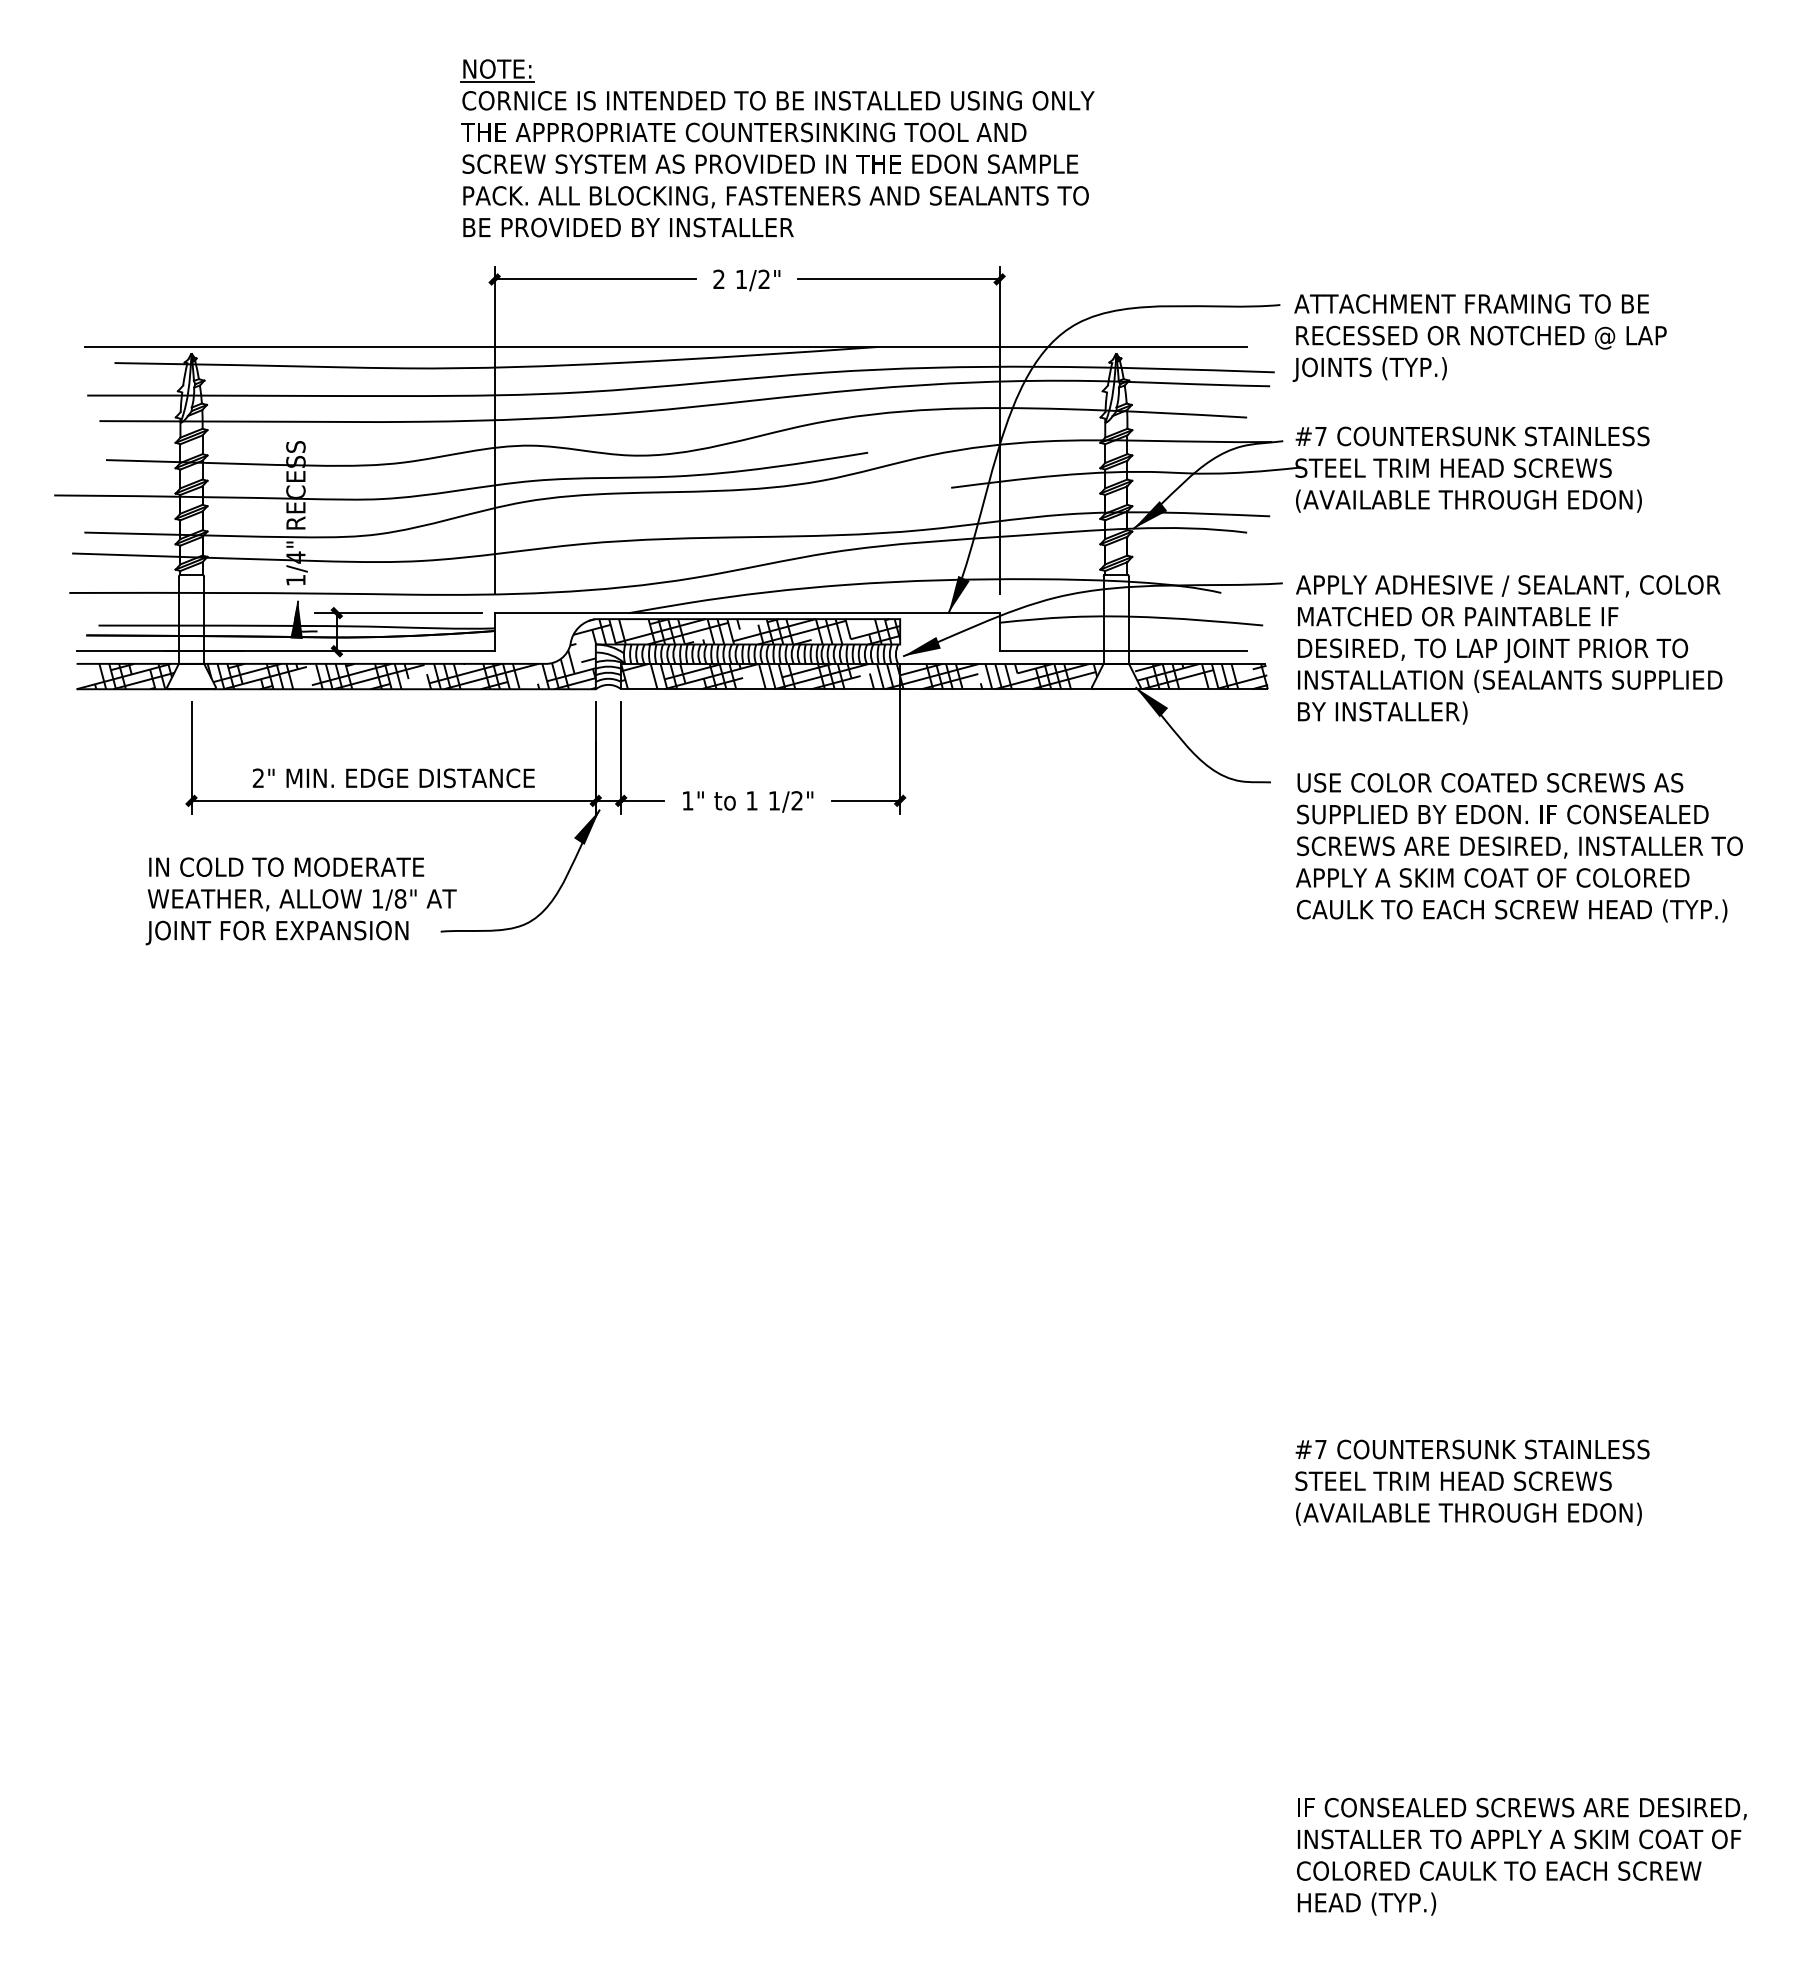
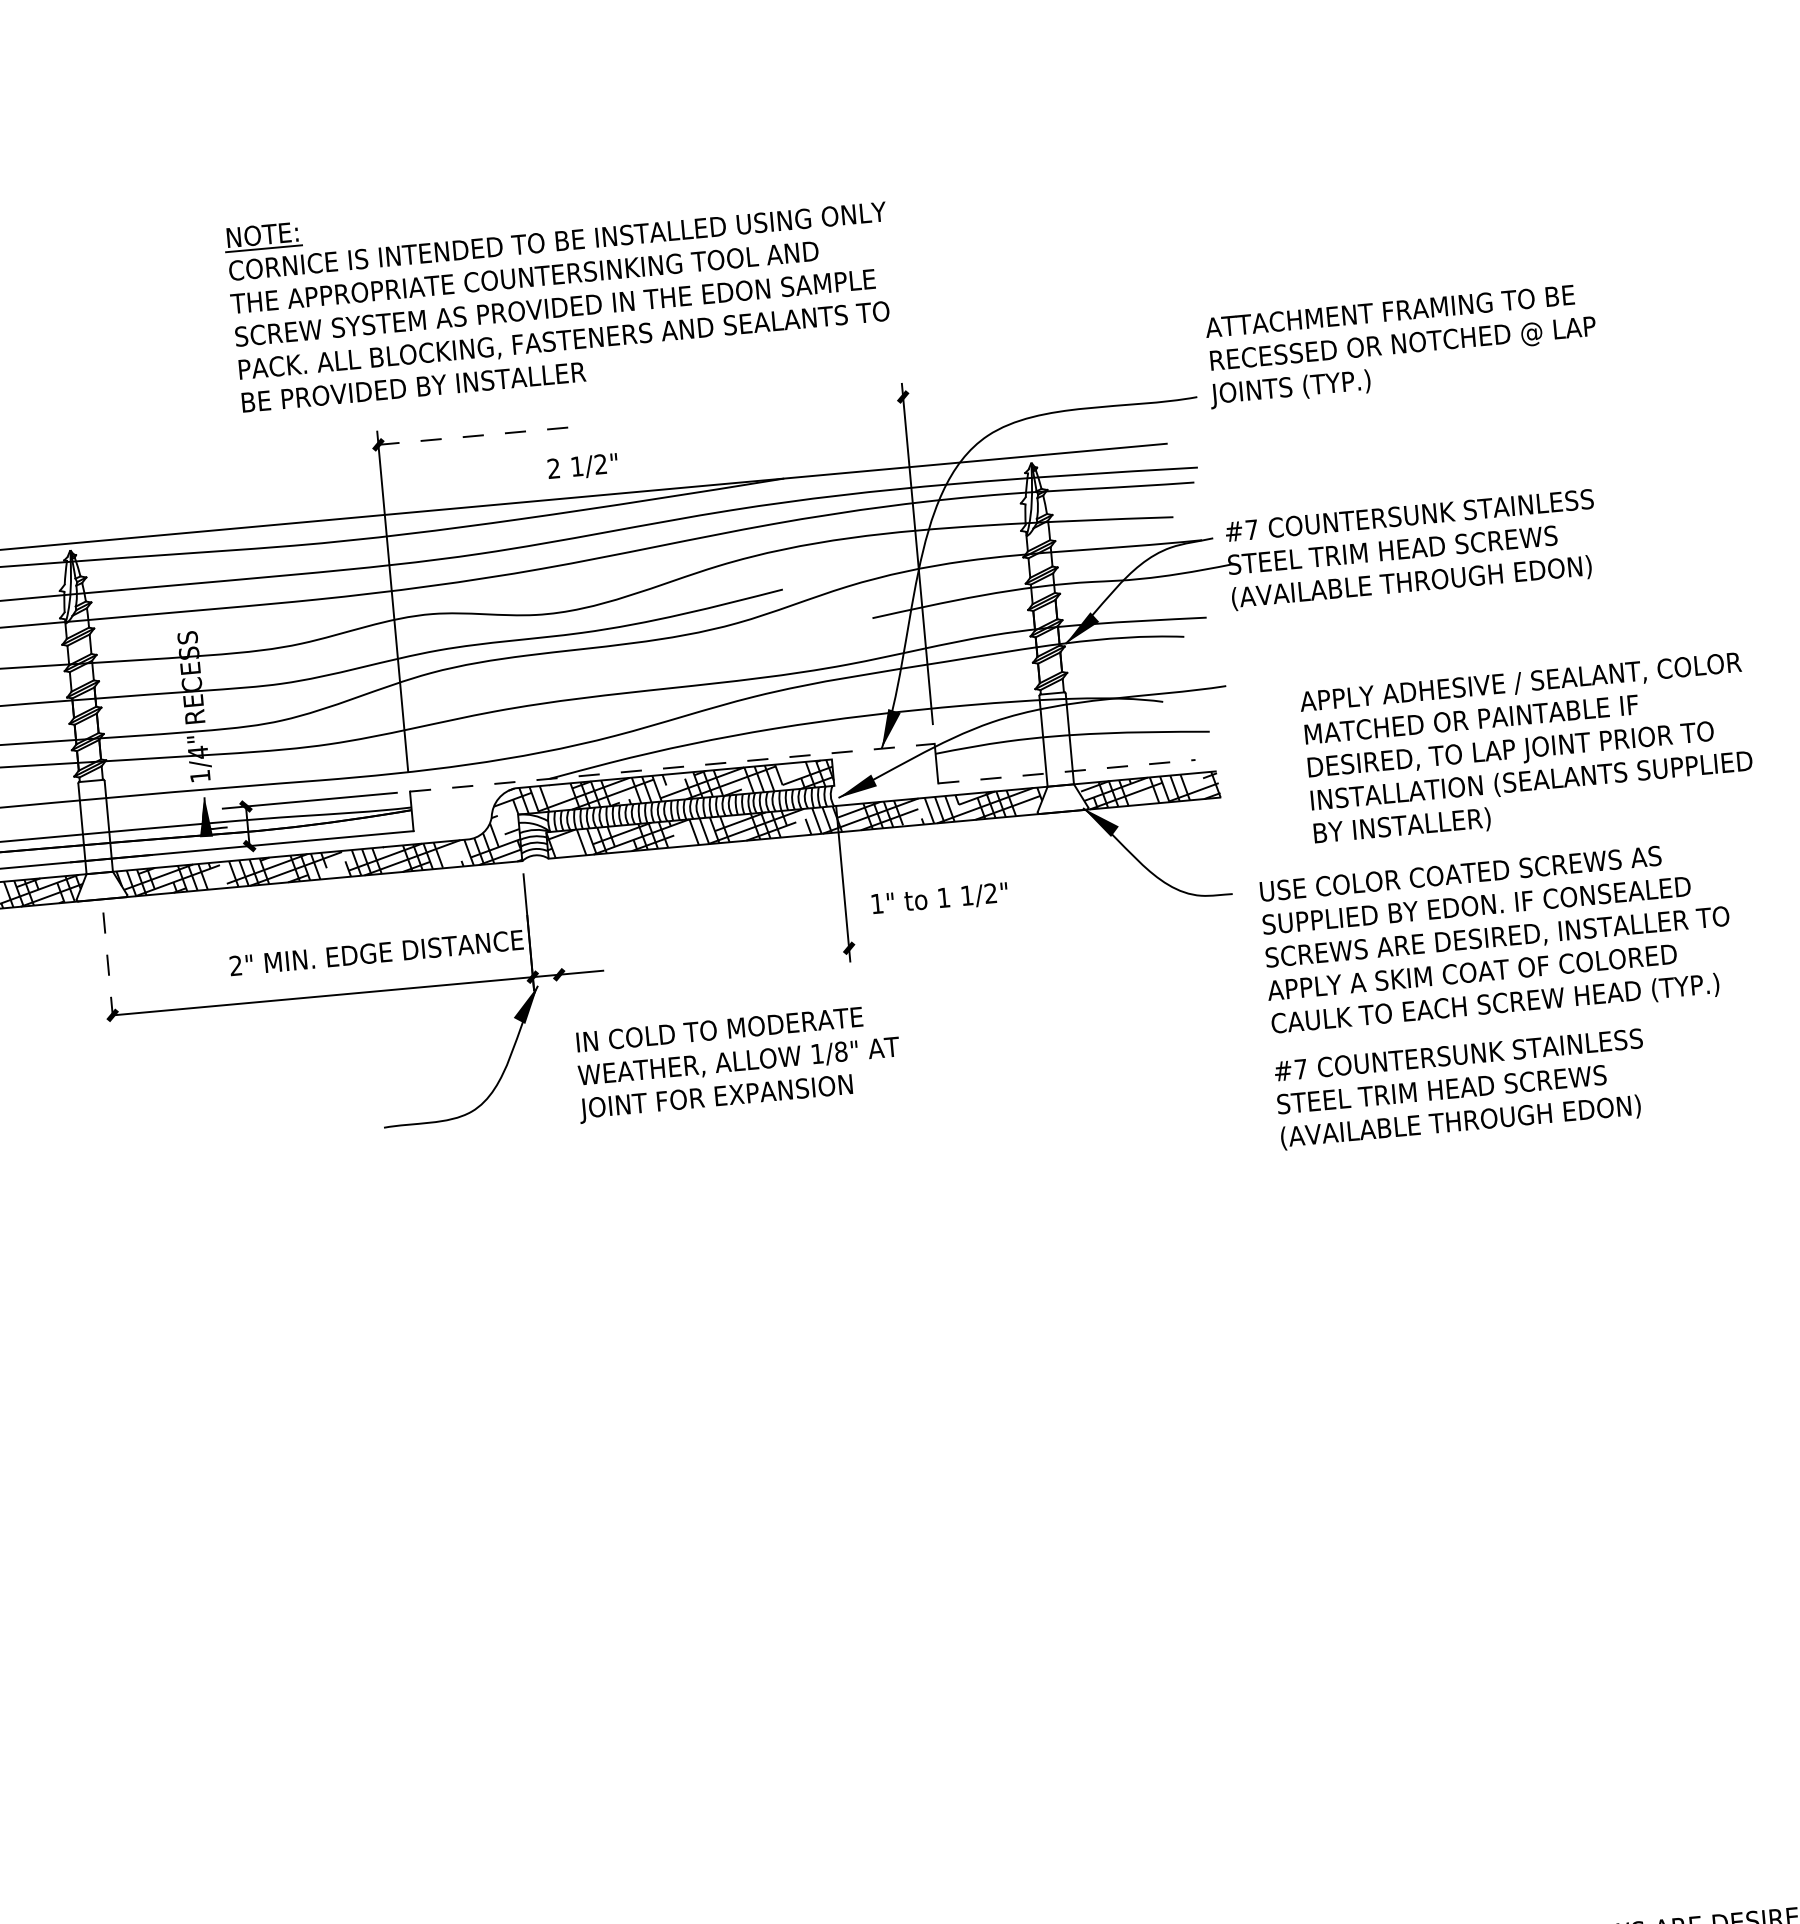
part: (774, 154) -> (558, 297), moved
line: (595, 279) -> (483, 435), solid -> dashed
line: (898, 279) -> (798, 406), removed
text: (746, 280) -> (582, 467), moved
text: (1479, 337) -> (1401, 345), moved
line: (747, 613) -> (672, 768), solid -> dashed
text: (1509, 649) -> (1528, 748), moved
line: (1123, 651) -> (1067, 771), solid -> dashed
line: (191, 757) -> (108, 970), solid -> dashed
line: (621, 757) -> (555, 929), removed
text: (393, 778) -> (376, 953), moved
line: (866, 800) -> (814, 951), removed
text: (748, 801) -> (940, 898), moved
text: (300, 901) -> (737, 1063), moved
text: (1472, 1482) -> (1461, 1089), moved

